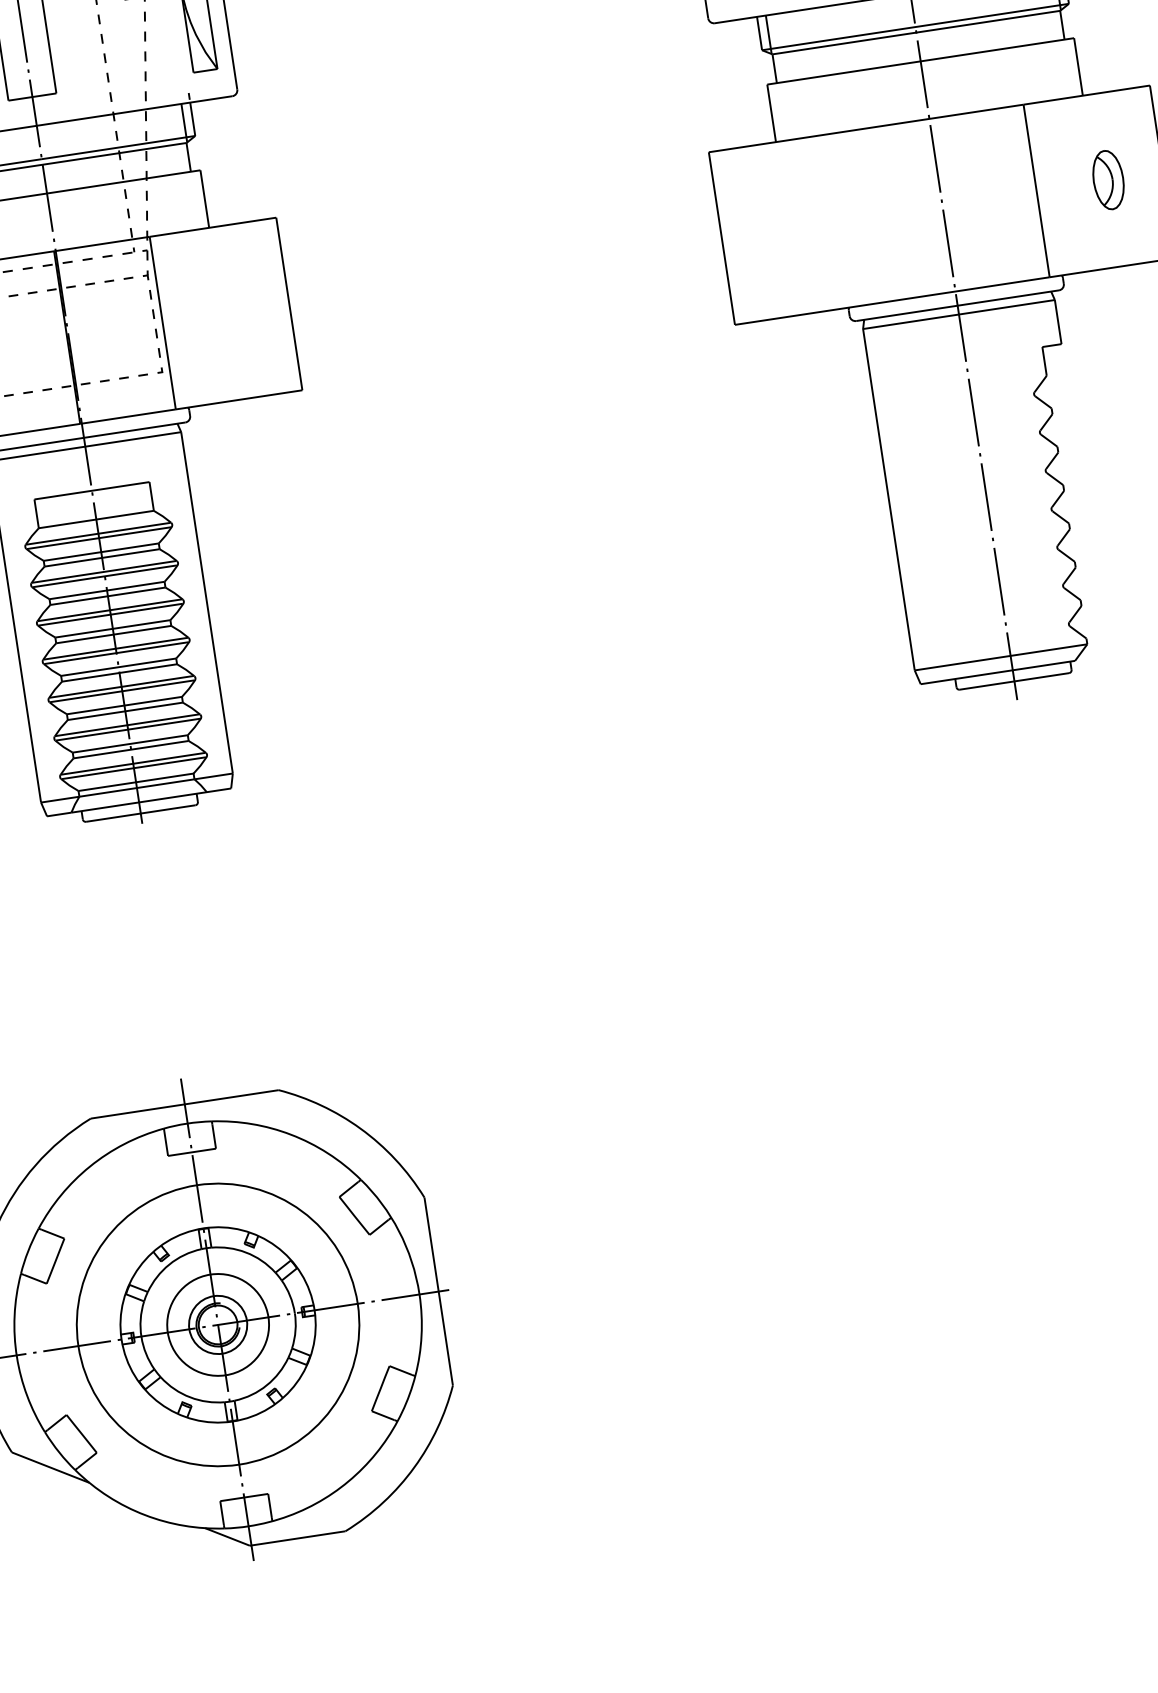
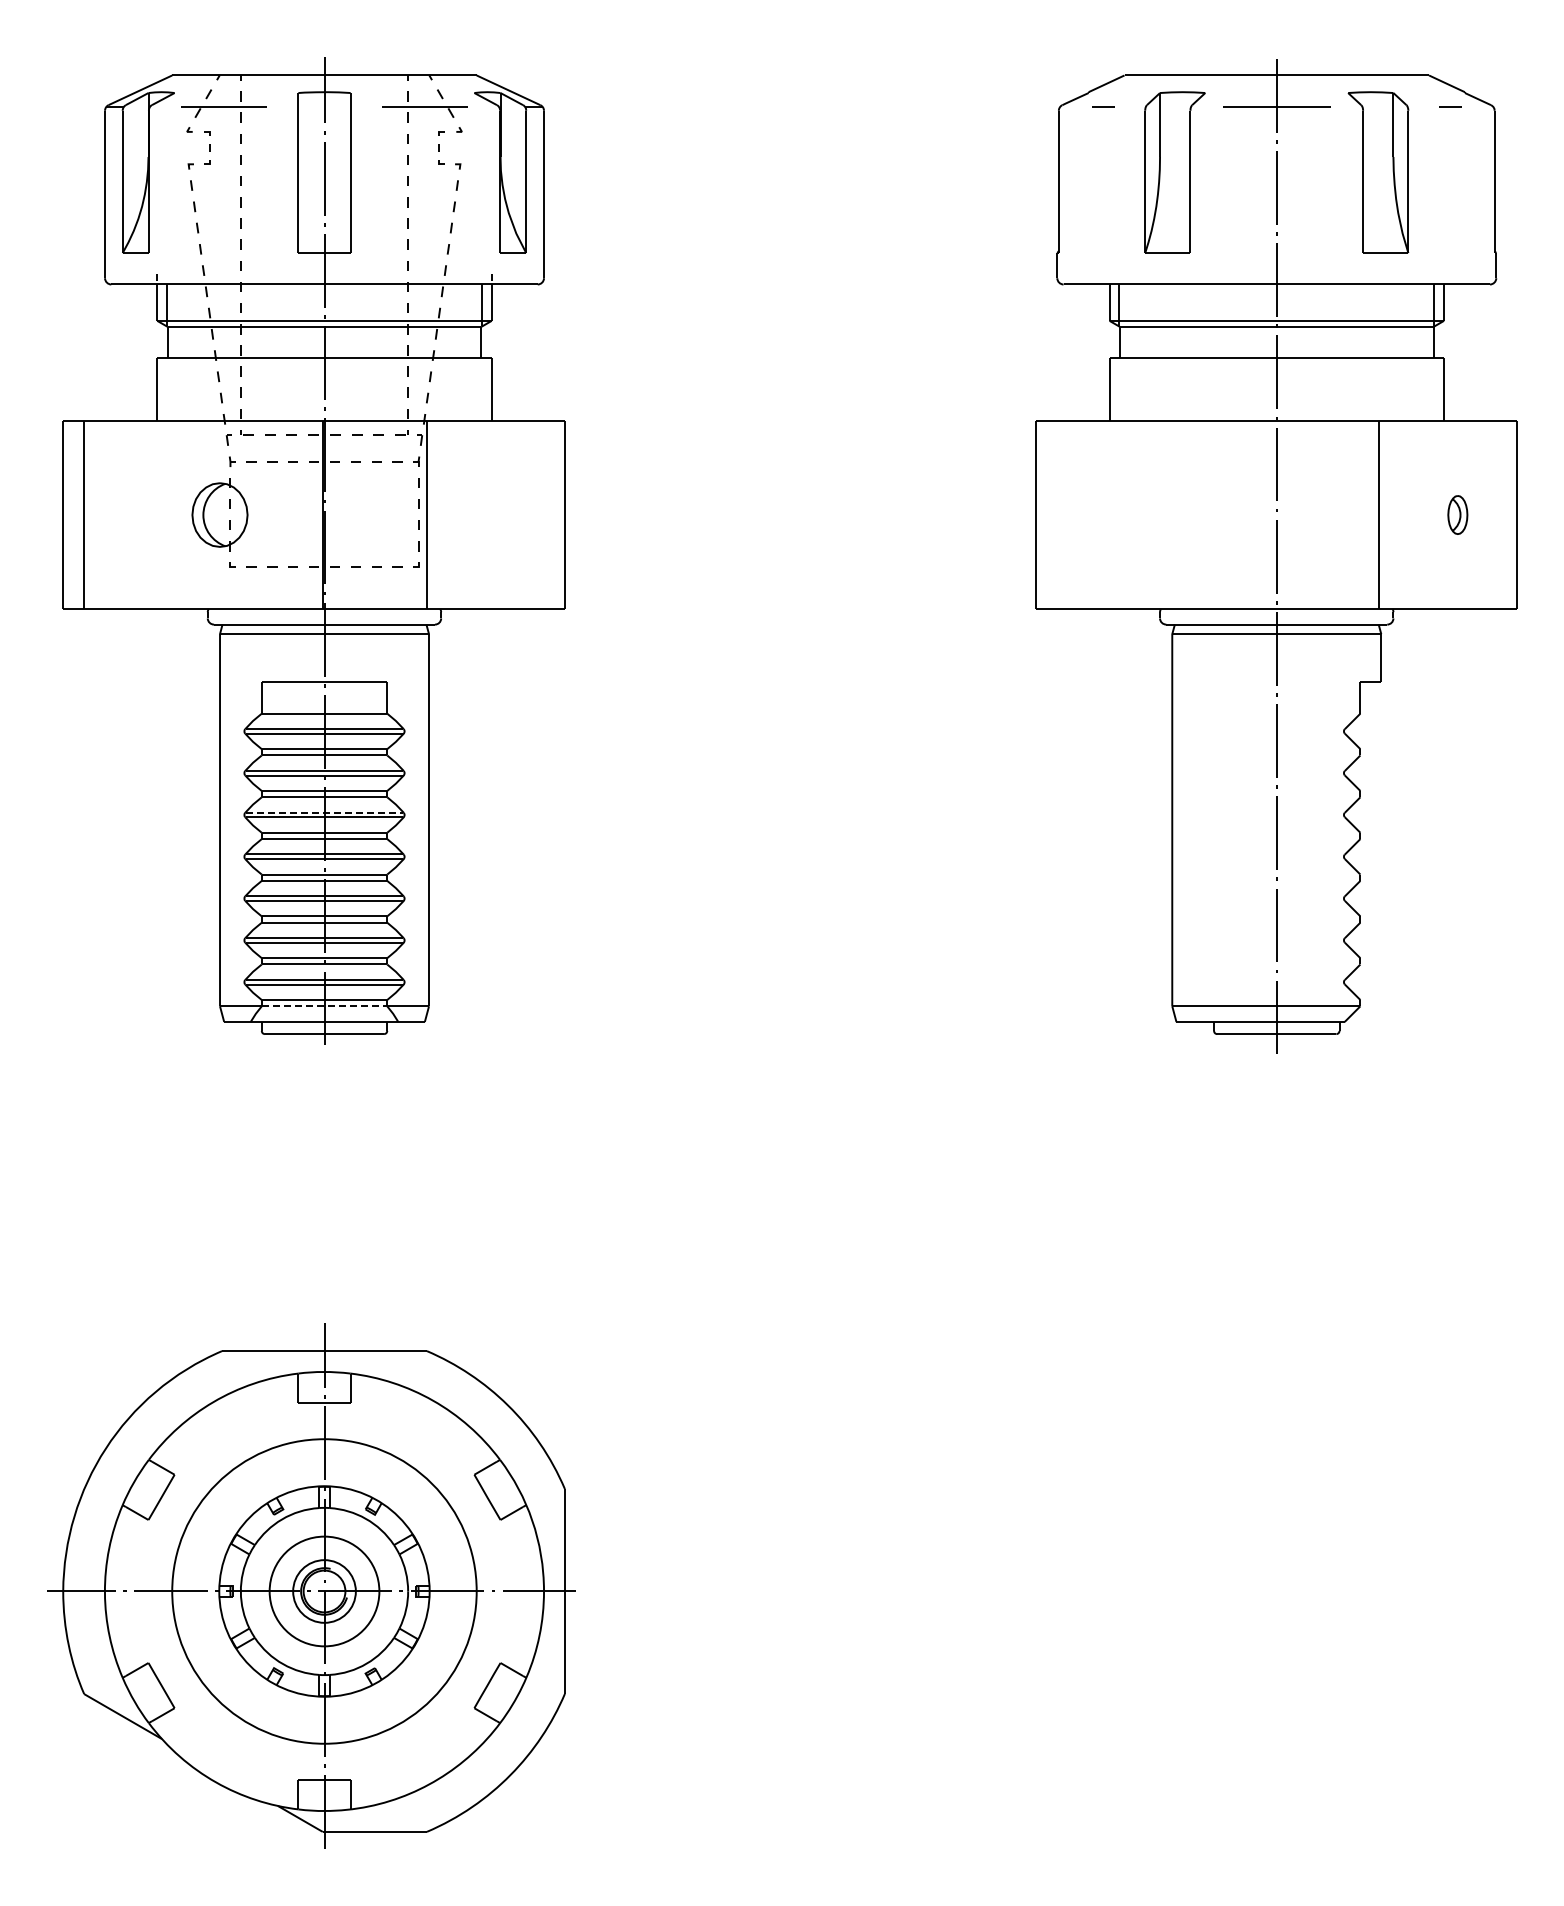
part: (1108, 179) -> (1457, 514), size x0.6
line: (110, 610) -> (324, 812), solid -> dashed
line: (136, 788) -> (324, 1006), solid -> dashed

